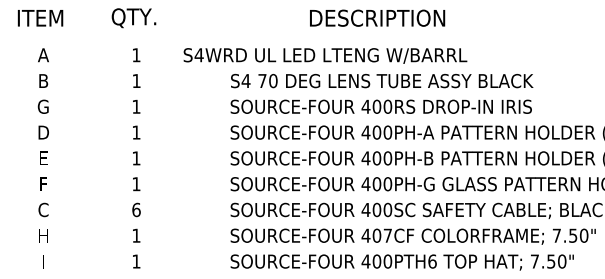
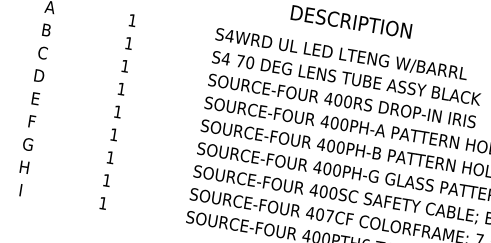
text: (325, 55) -> (341, 54), moved
text: (42, 106) -> (42, 52), G -> C
text: (42, 209) -> (27, 143), C -> G
text: (136, 209) -> (110, 157), 6 -> 1

